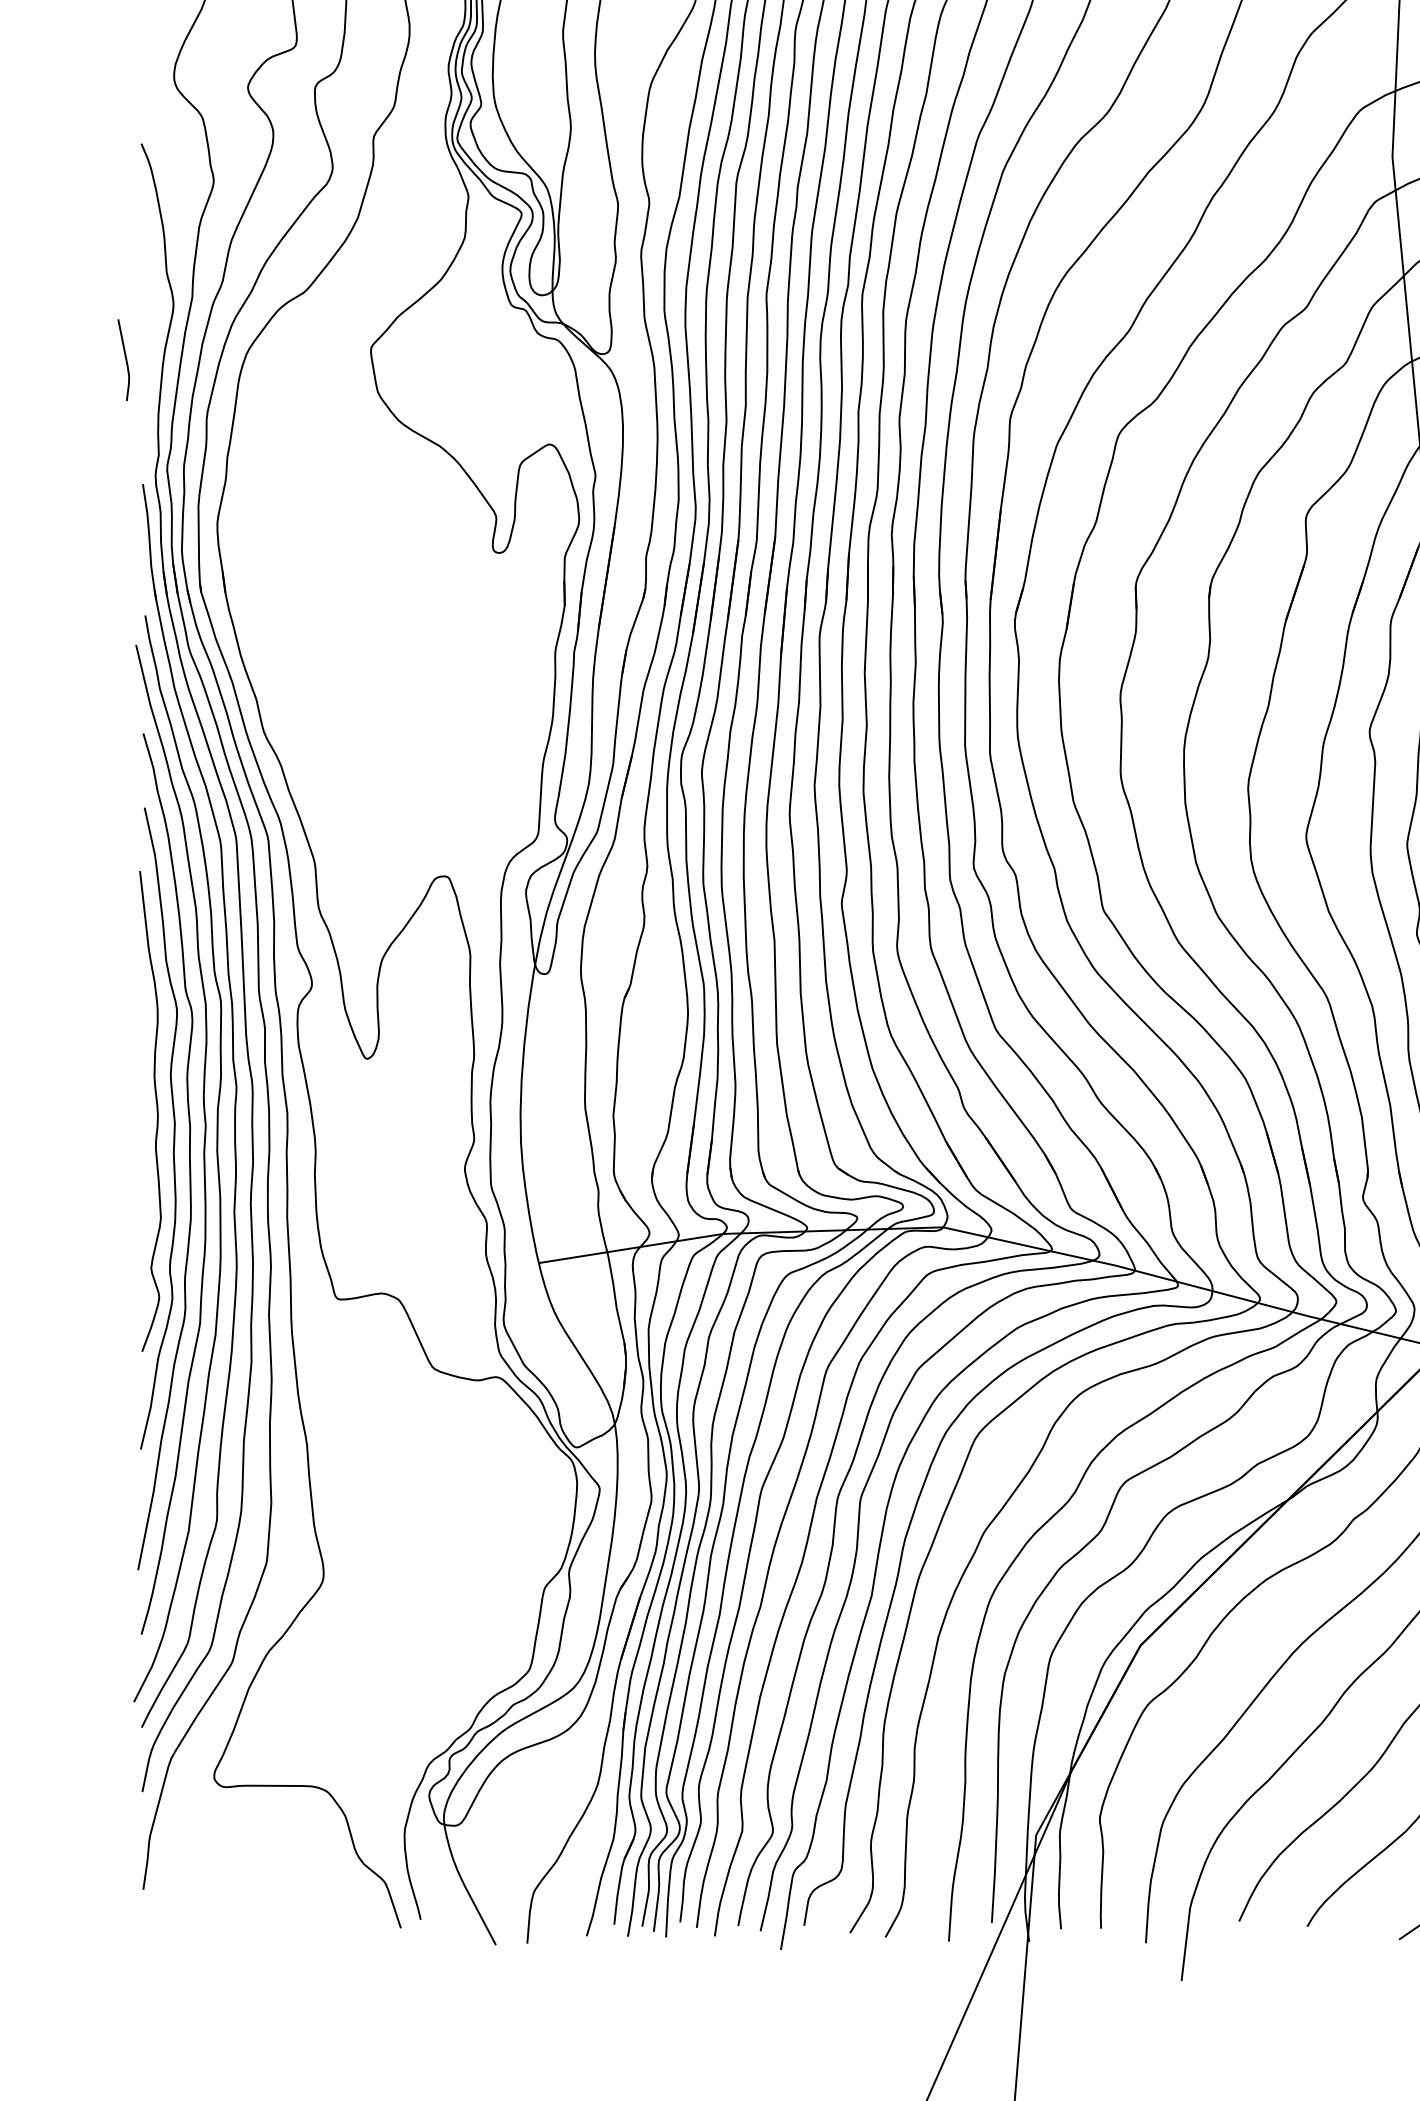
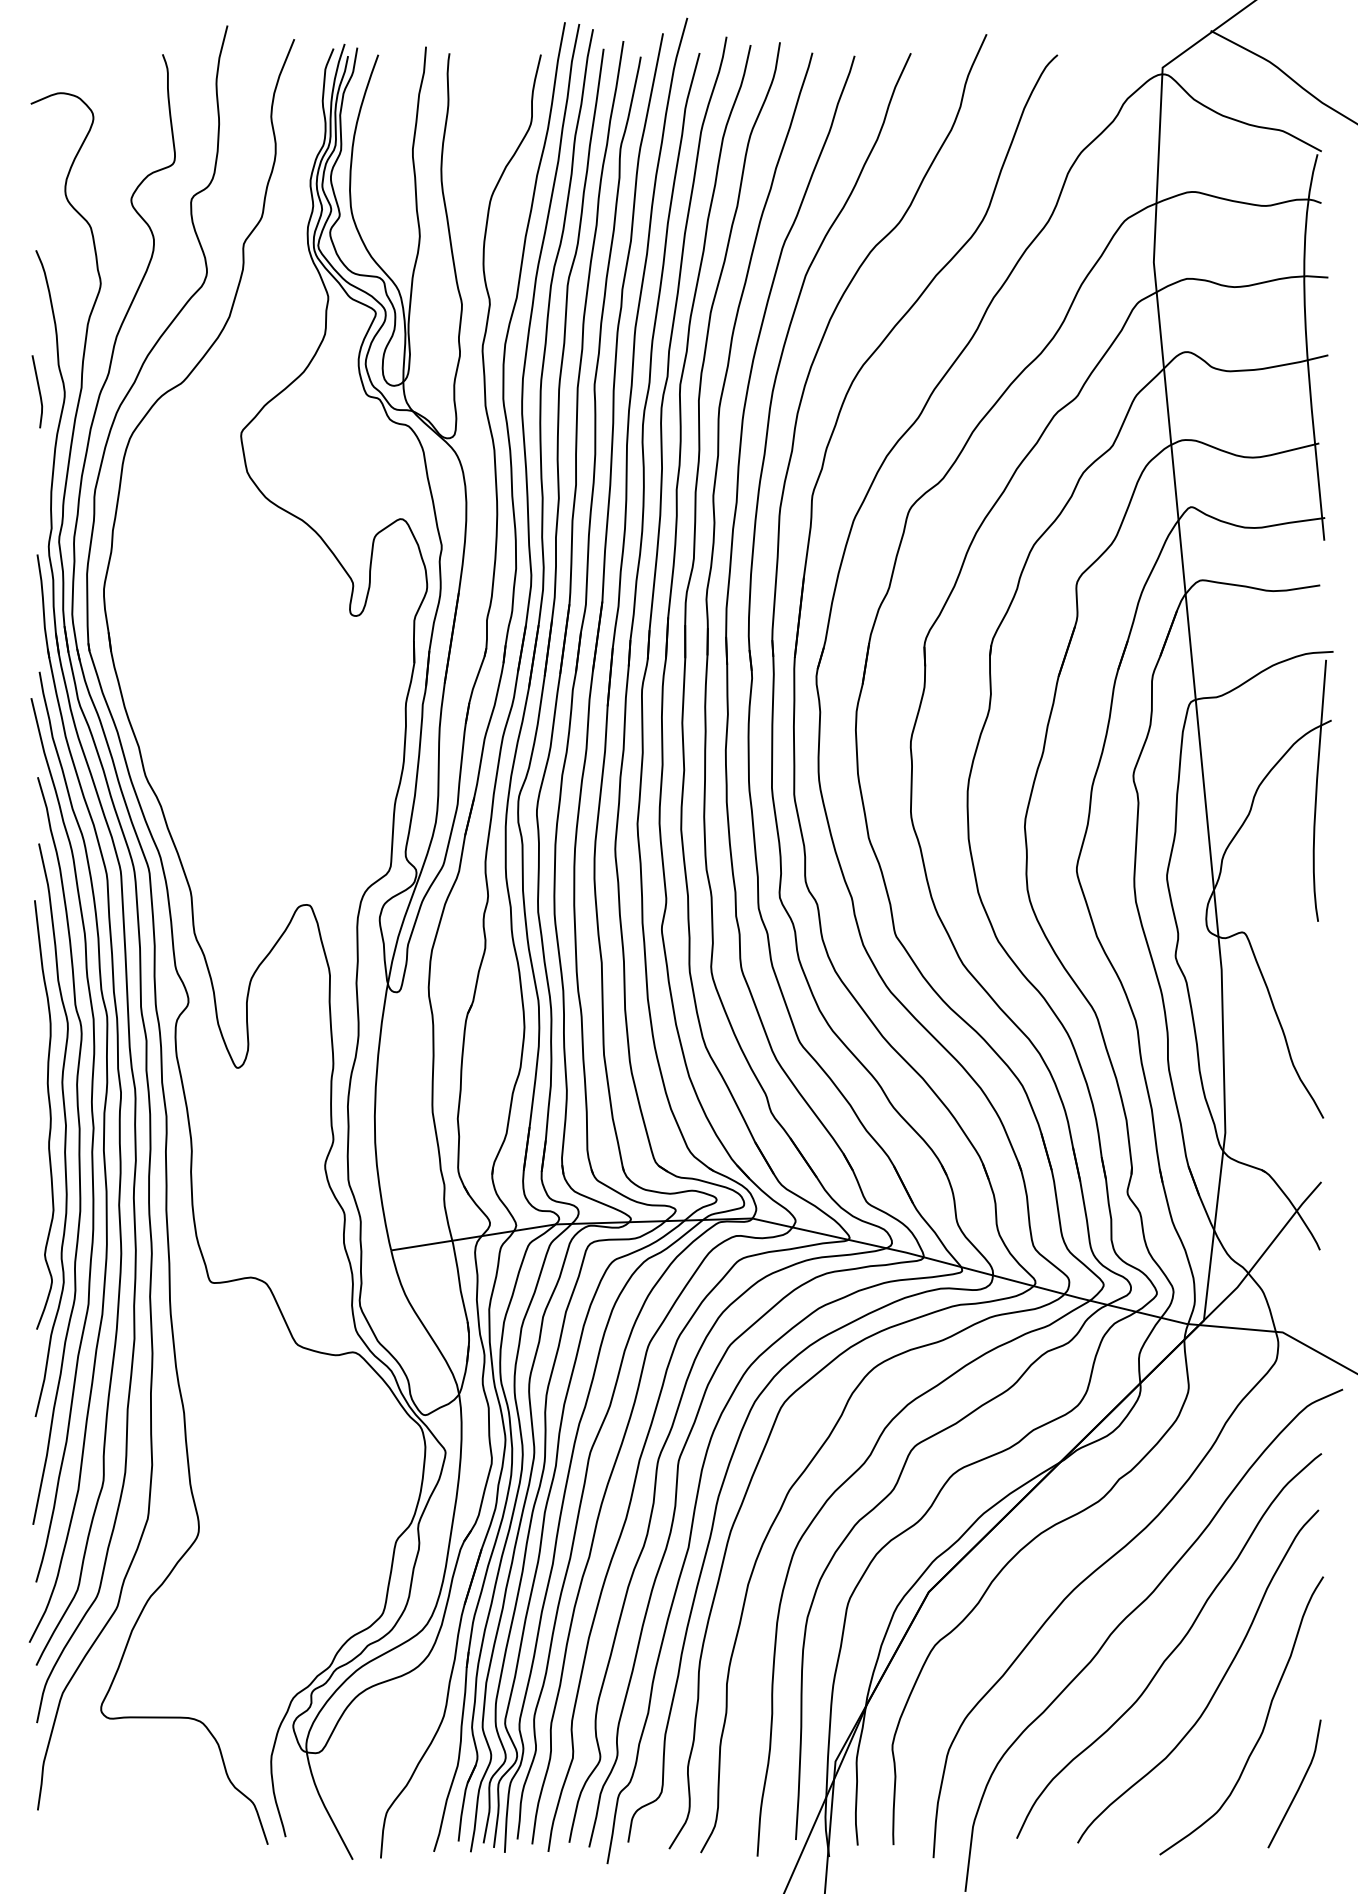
line: (125, 359) -> (38, 391), moved

